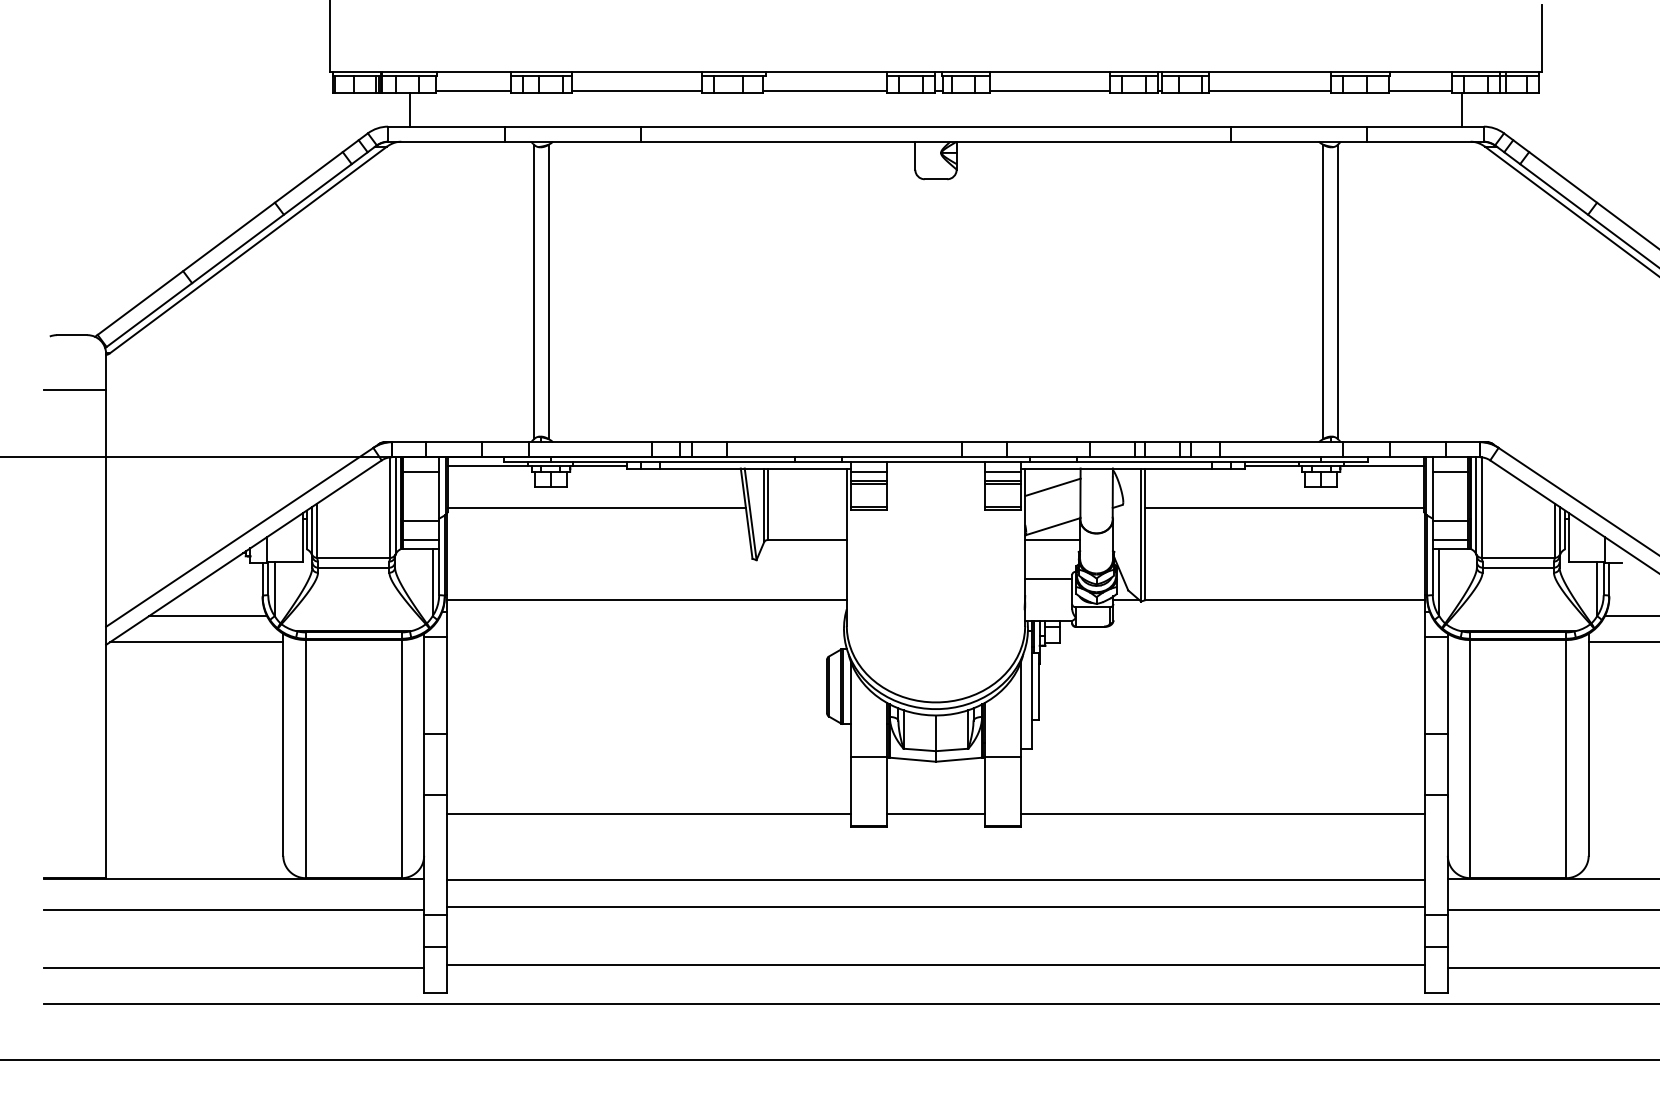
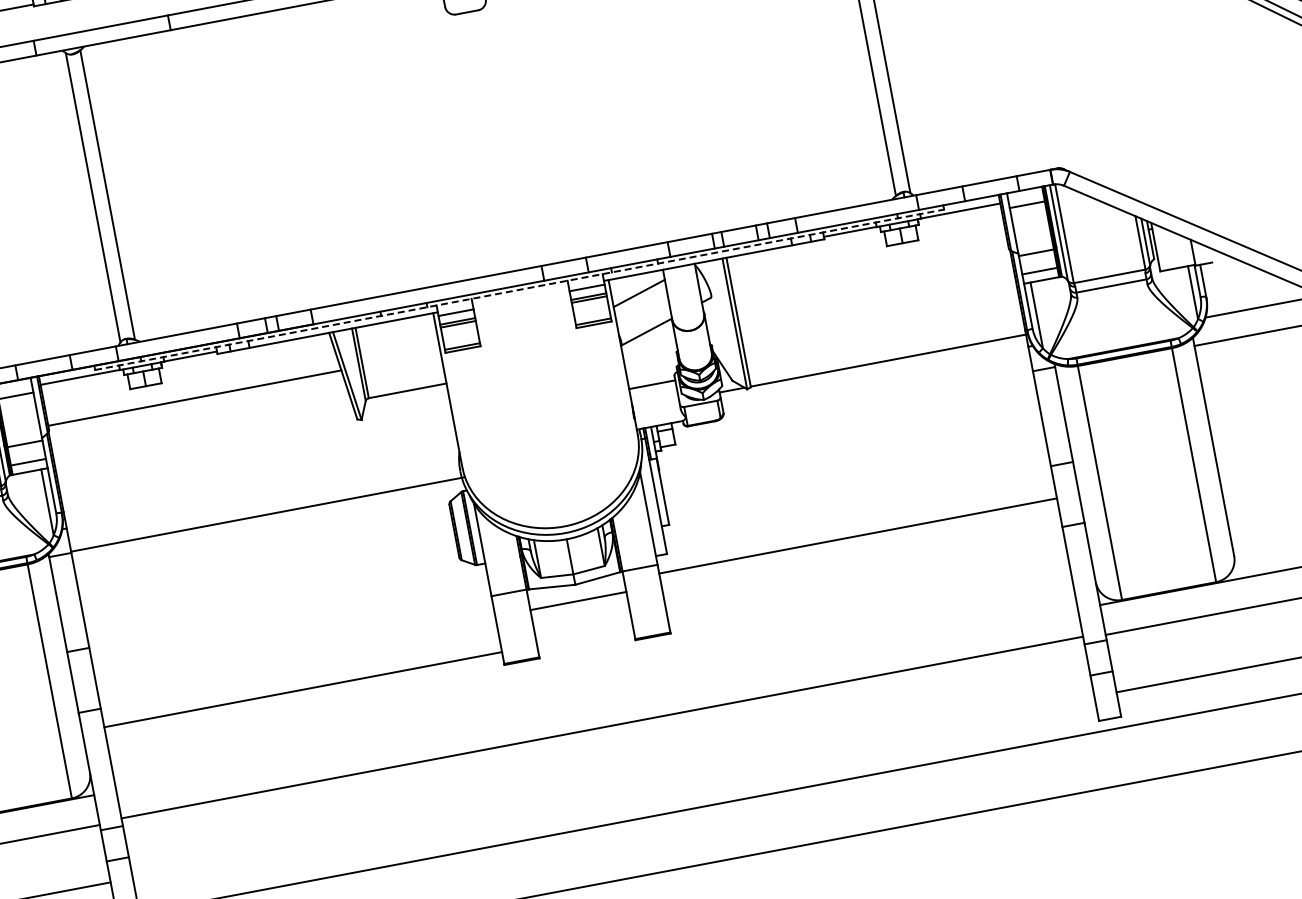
line: (936, 461) -> (520, 289), solid -> dashed
line: (1284, 507) -> (870, 270), removed
line: (1052, 540) -> (648, 345), removed
line: (646, 599) -> (267, 514), moved
line: (935, 814) -> (577, 601), moved
line: (1222, 814) -> (857, 536), moved
line: (935, 879) -> (596, 700), removed
line: (935, 965) -> (612, 785), removed

